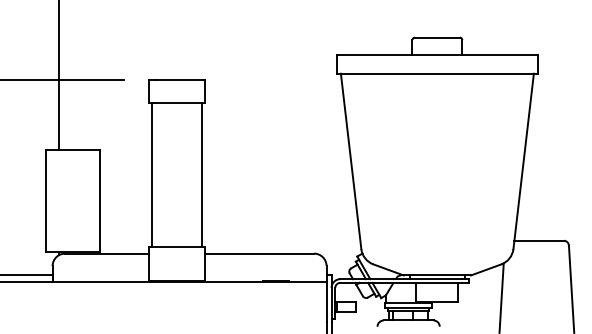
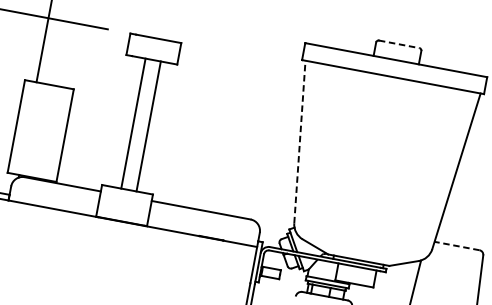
line: (437, 37) -> (399, 44), solid -> dashed
line: (351, 160) -> (300, 141), solid -> dashed
line: (152, 174) -> (133, 123), moved
line: (202, 174) -> (149, 126), moved
line: (539, 240) -> (457, 245), solid -> dashed

